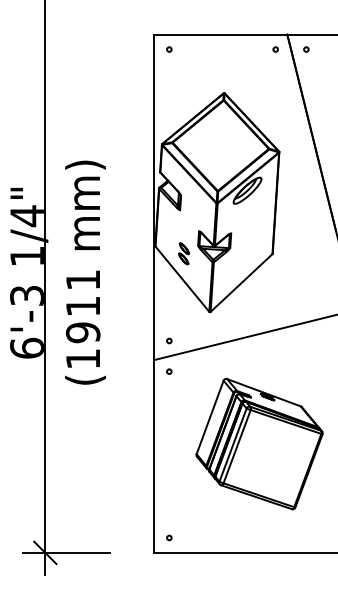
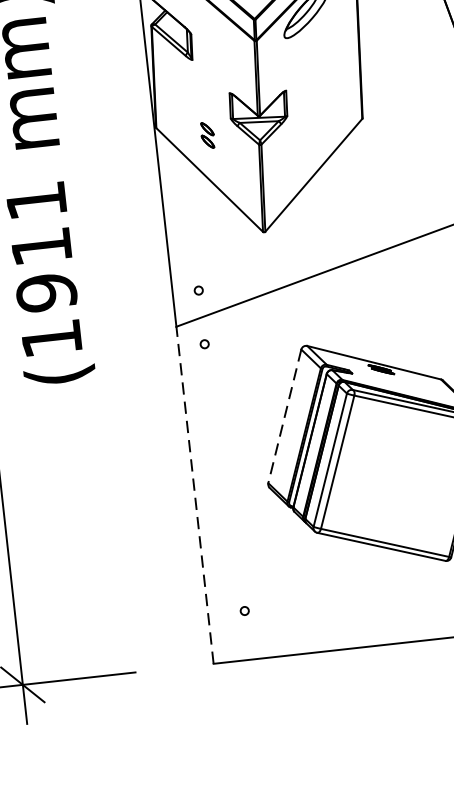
part: (183, 253) -> (206, 134), size x0.7
line: (209, 417) -> (283, 416), solid -> dashed
line: (154, 455) -> (194, 493), solid -> dashed
circle: (169, 537) -> (244, 610), moved

